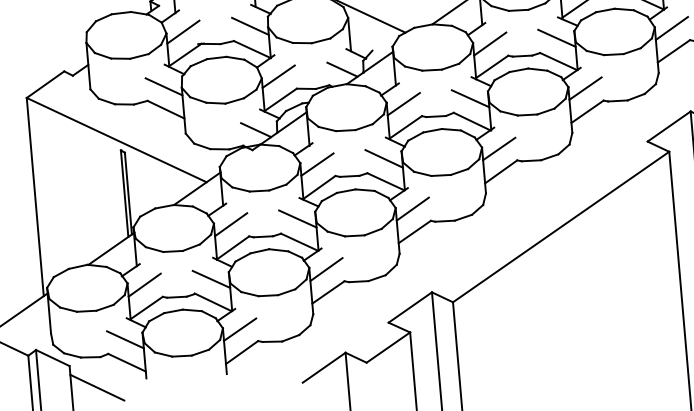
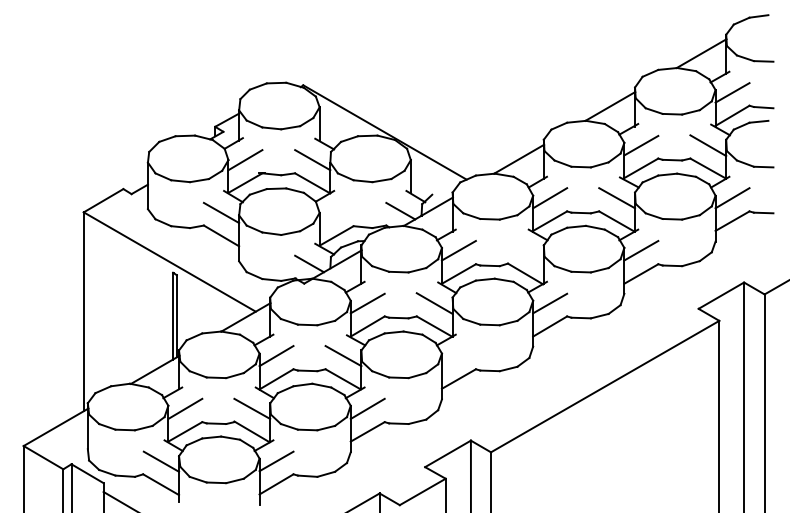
line: (278, 76) -> (336, 212), removed
line: (470, 98) -> (525, 250), removed
line: (412, 209) -> (458, 356), removed

